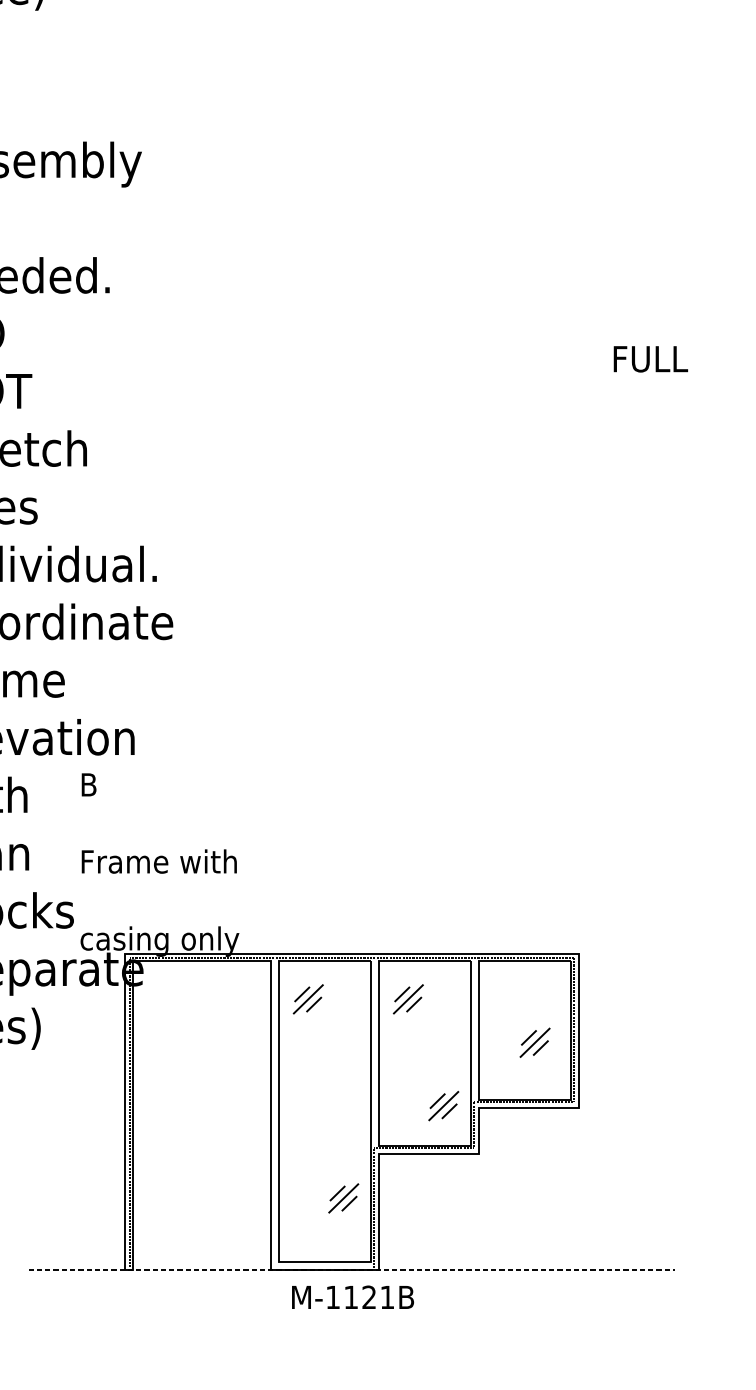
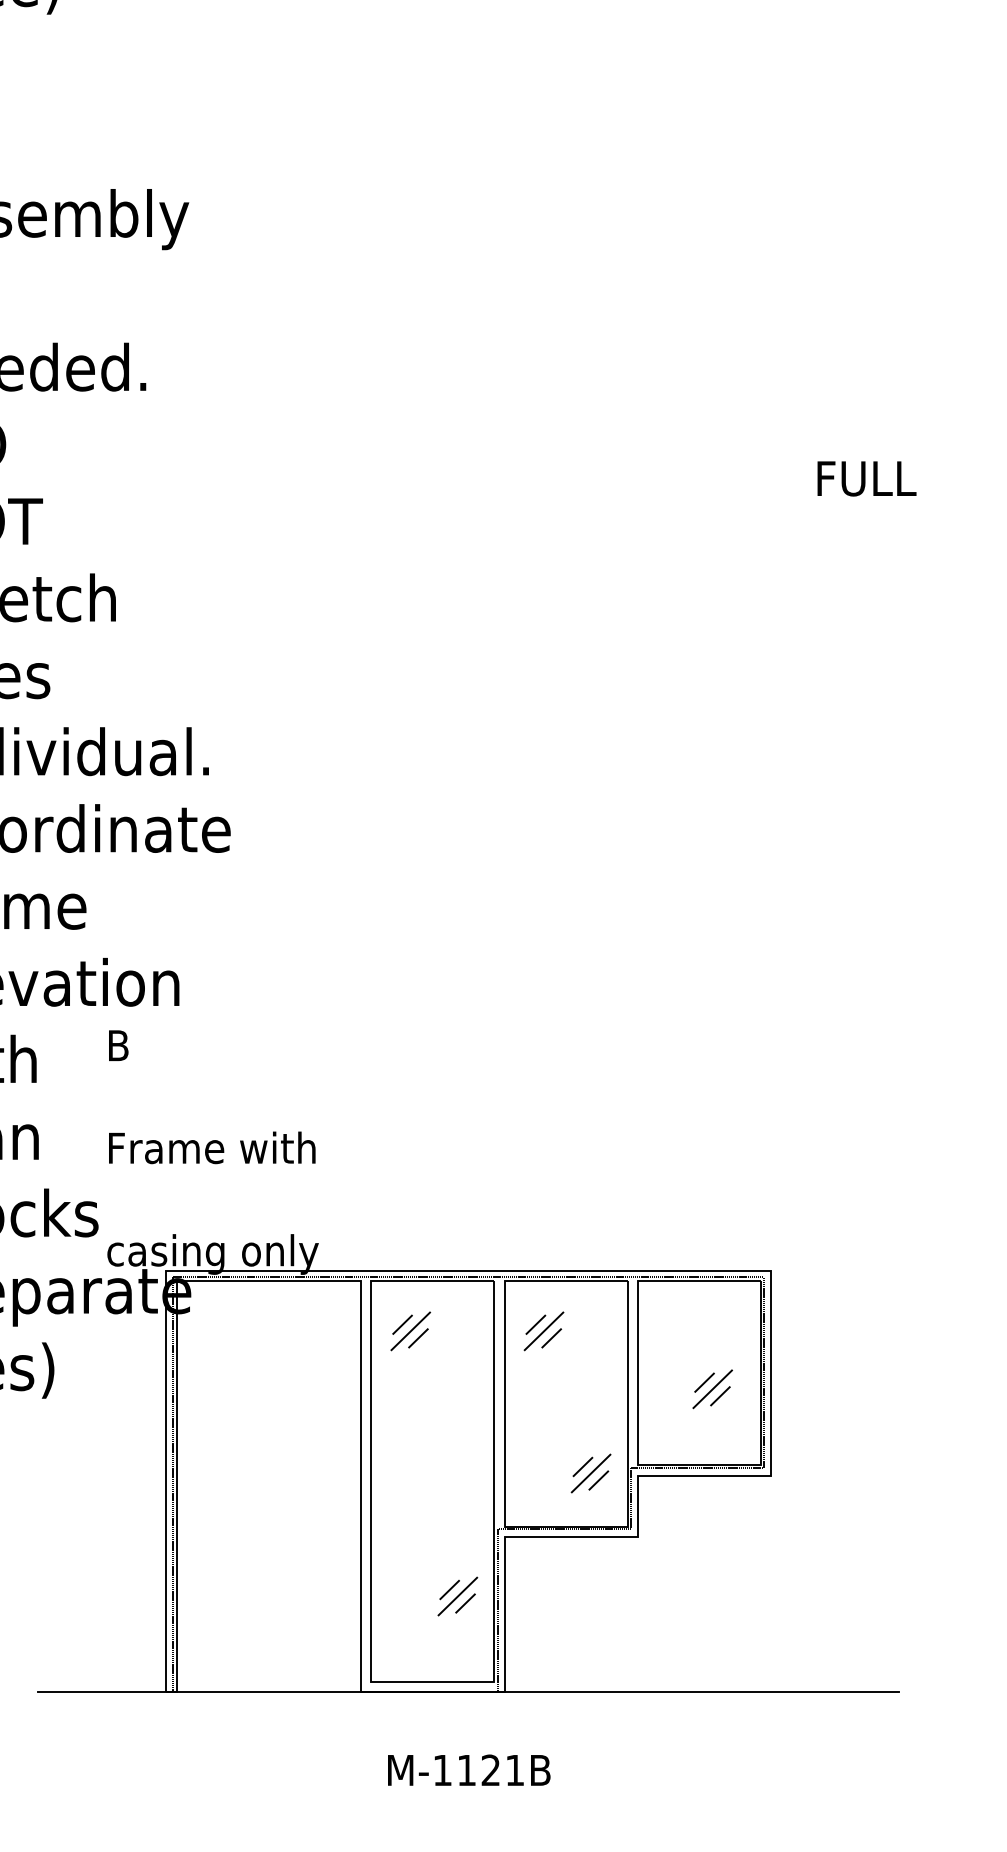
line: (351, 1269) -> (468, 1691), dashed -> solid
text: (353, 1296) -> (469, 1769), moved

